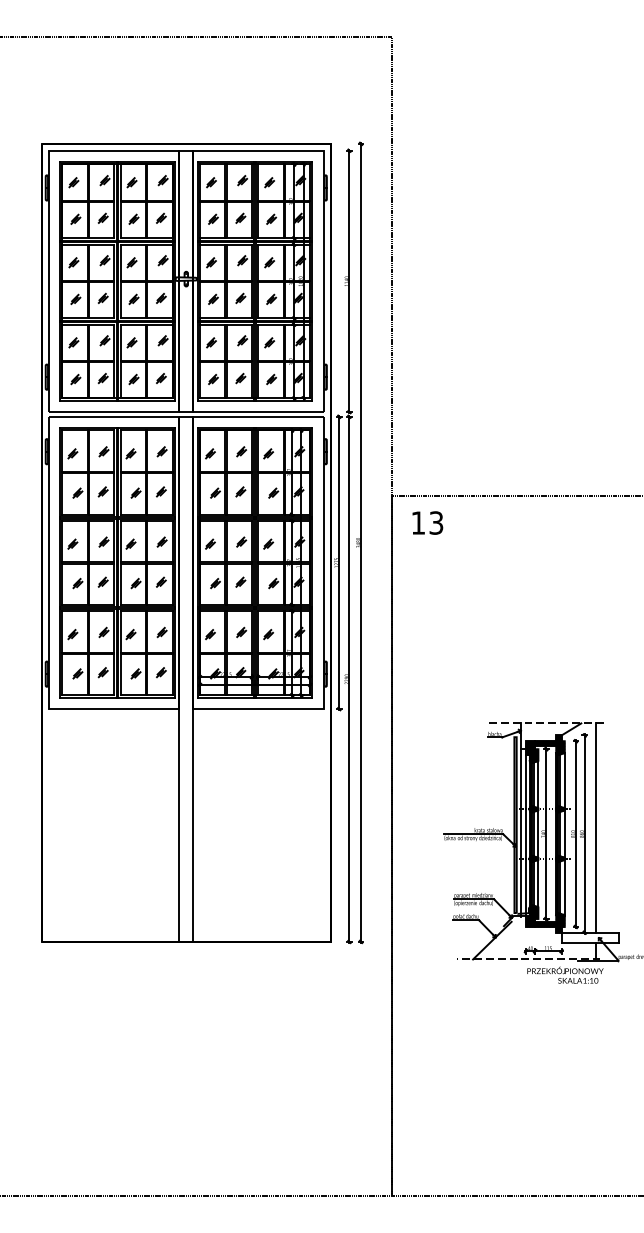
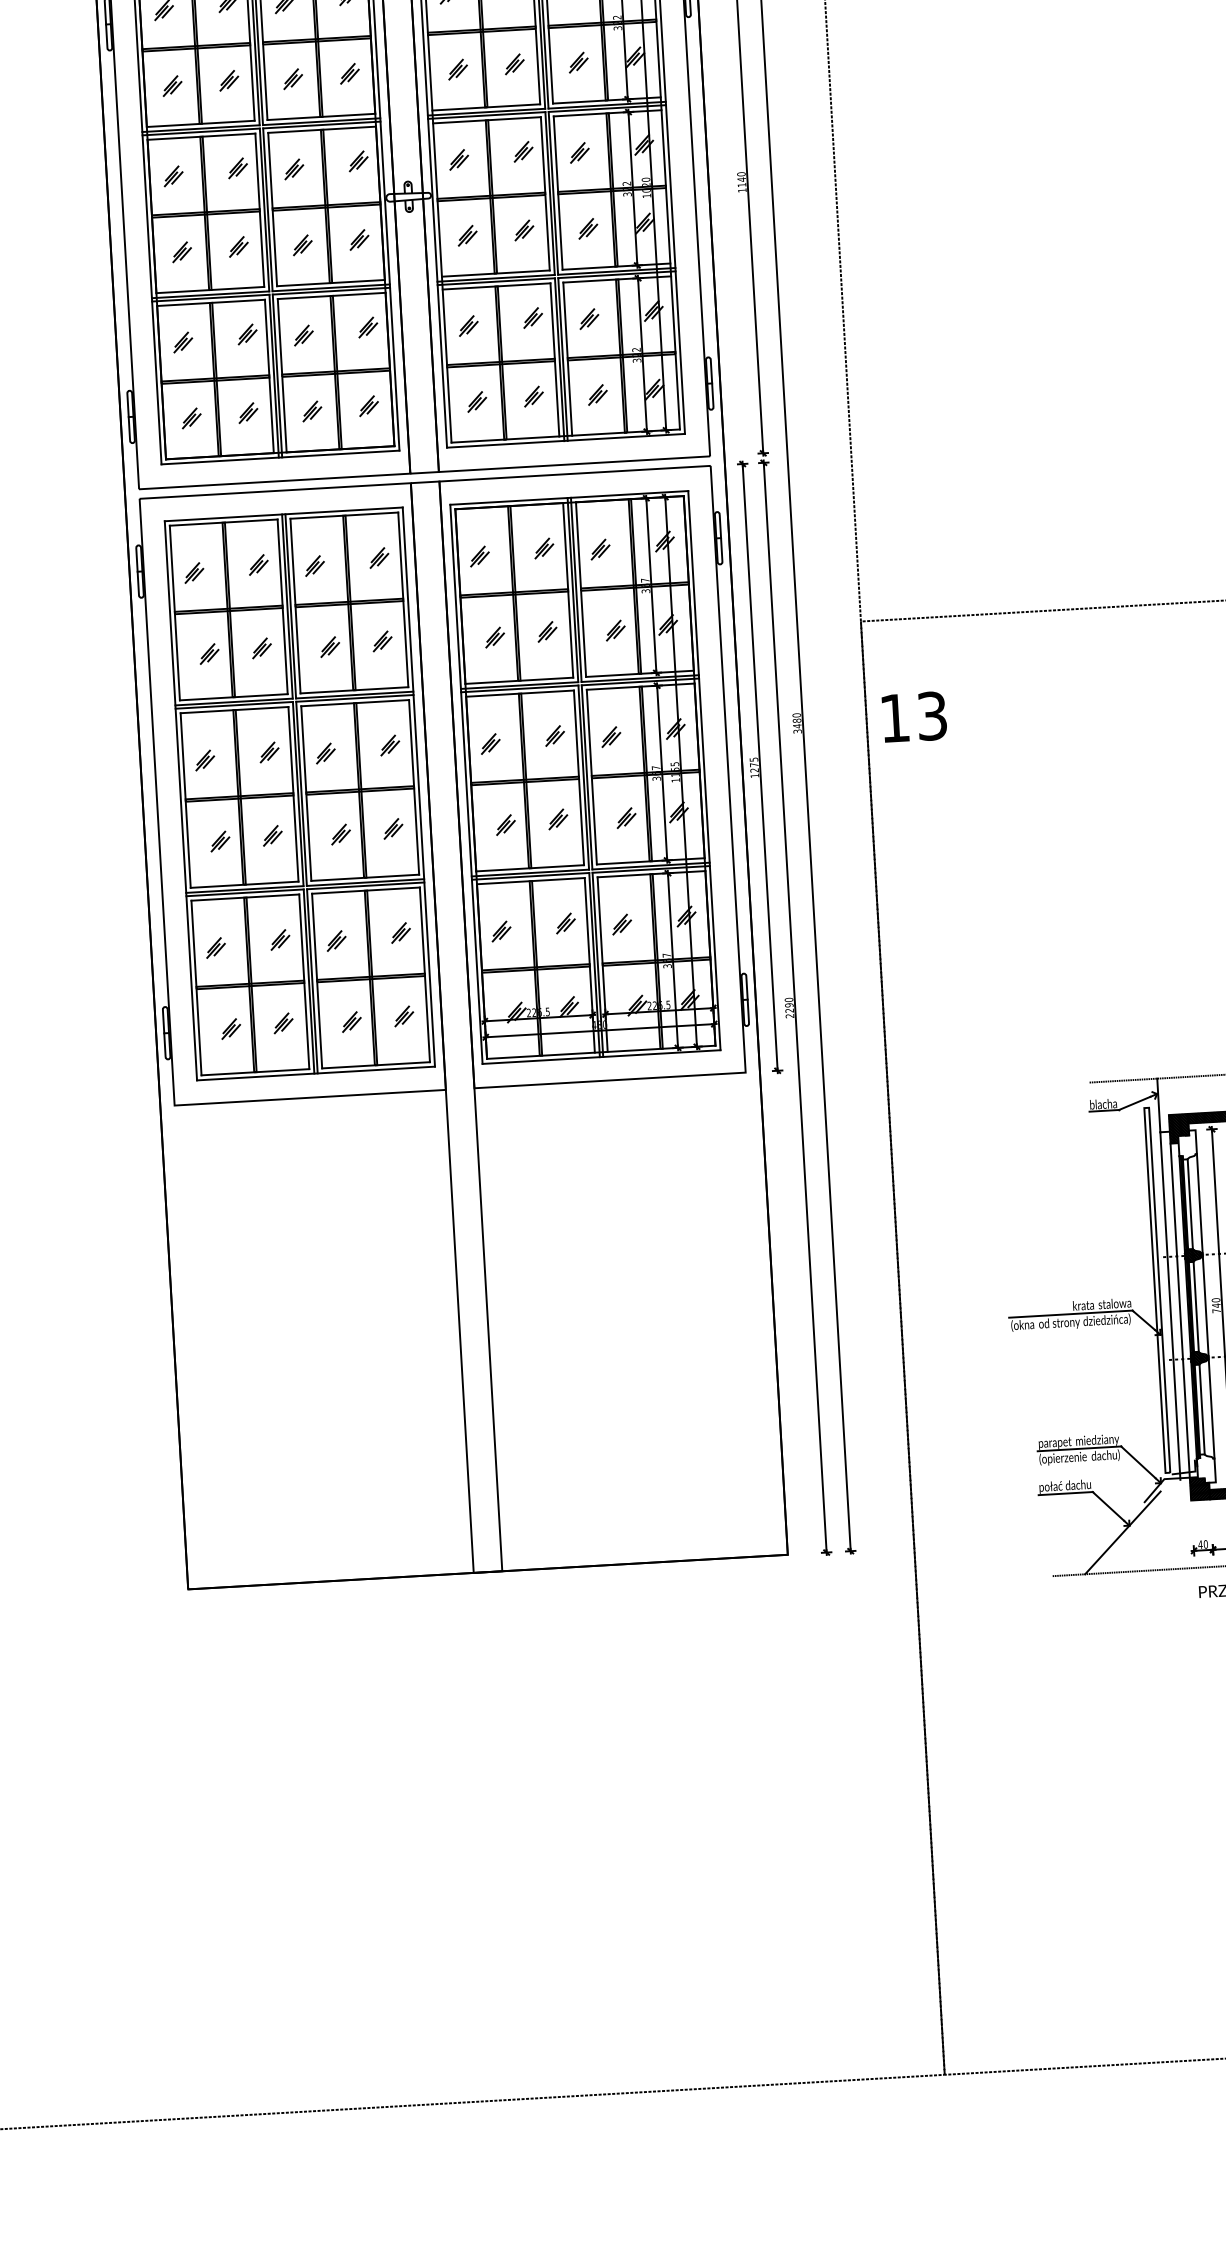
text: (427, 522) -> (913, 716), moved
hatch: (533, 756) -> (1186, 1145), removed
hatch: (533, 911) -> (1204, 1467), removed

